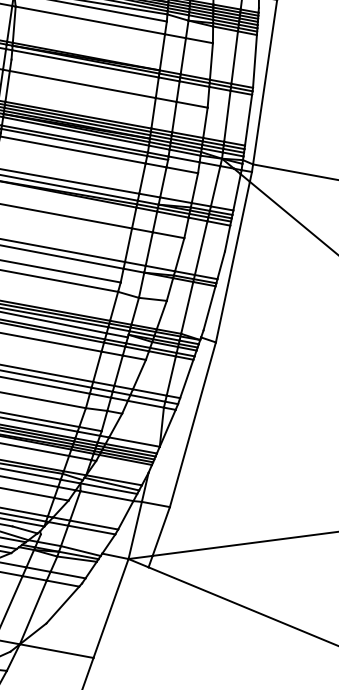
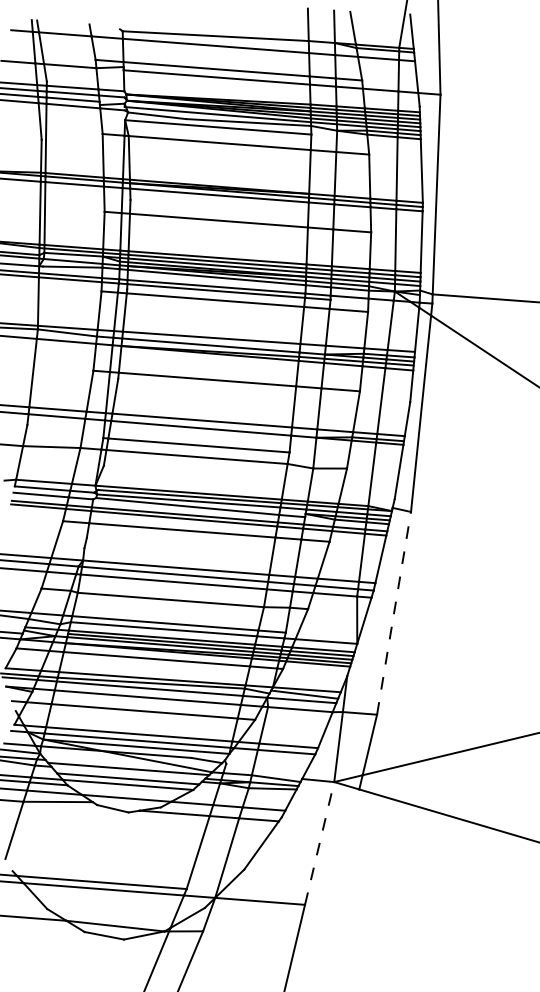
line: (193, 424) -> (394, 613), solid -> dashed
line: (111, 607) -> (319, 842), solid -> dashed

